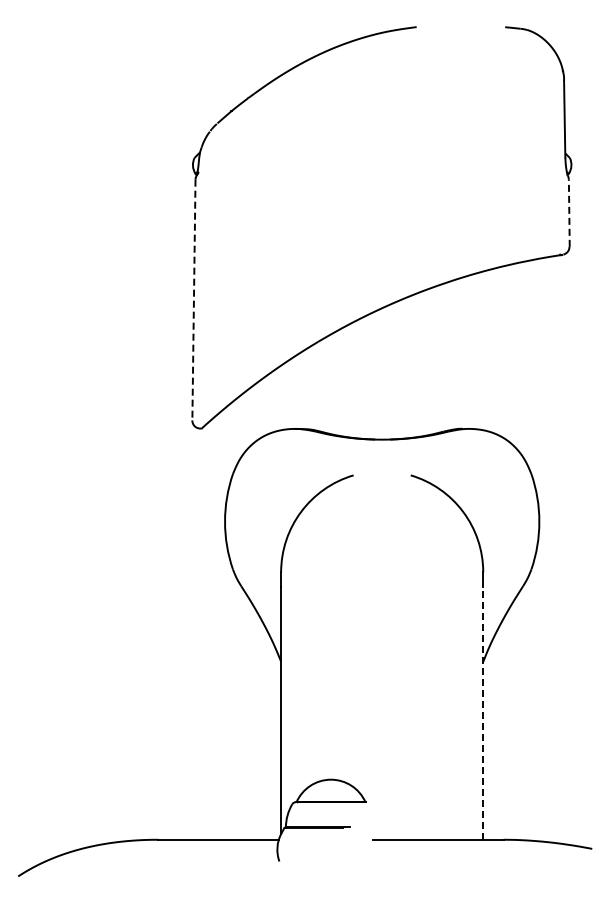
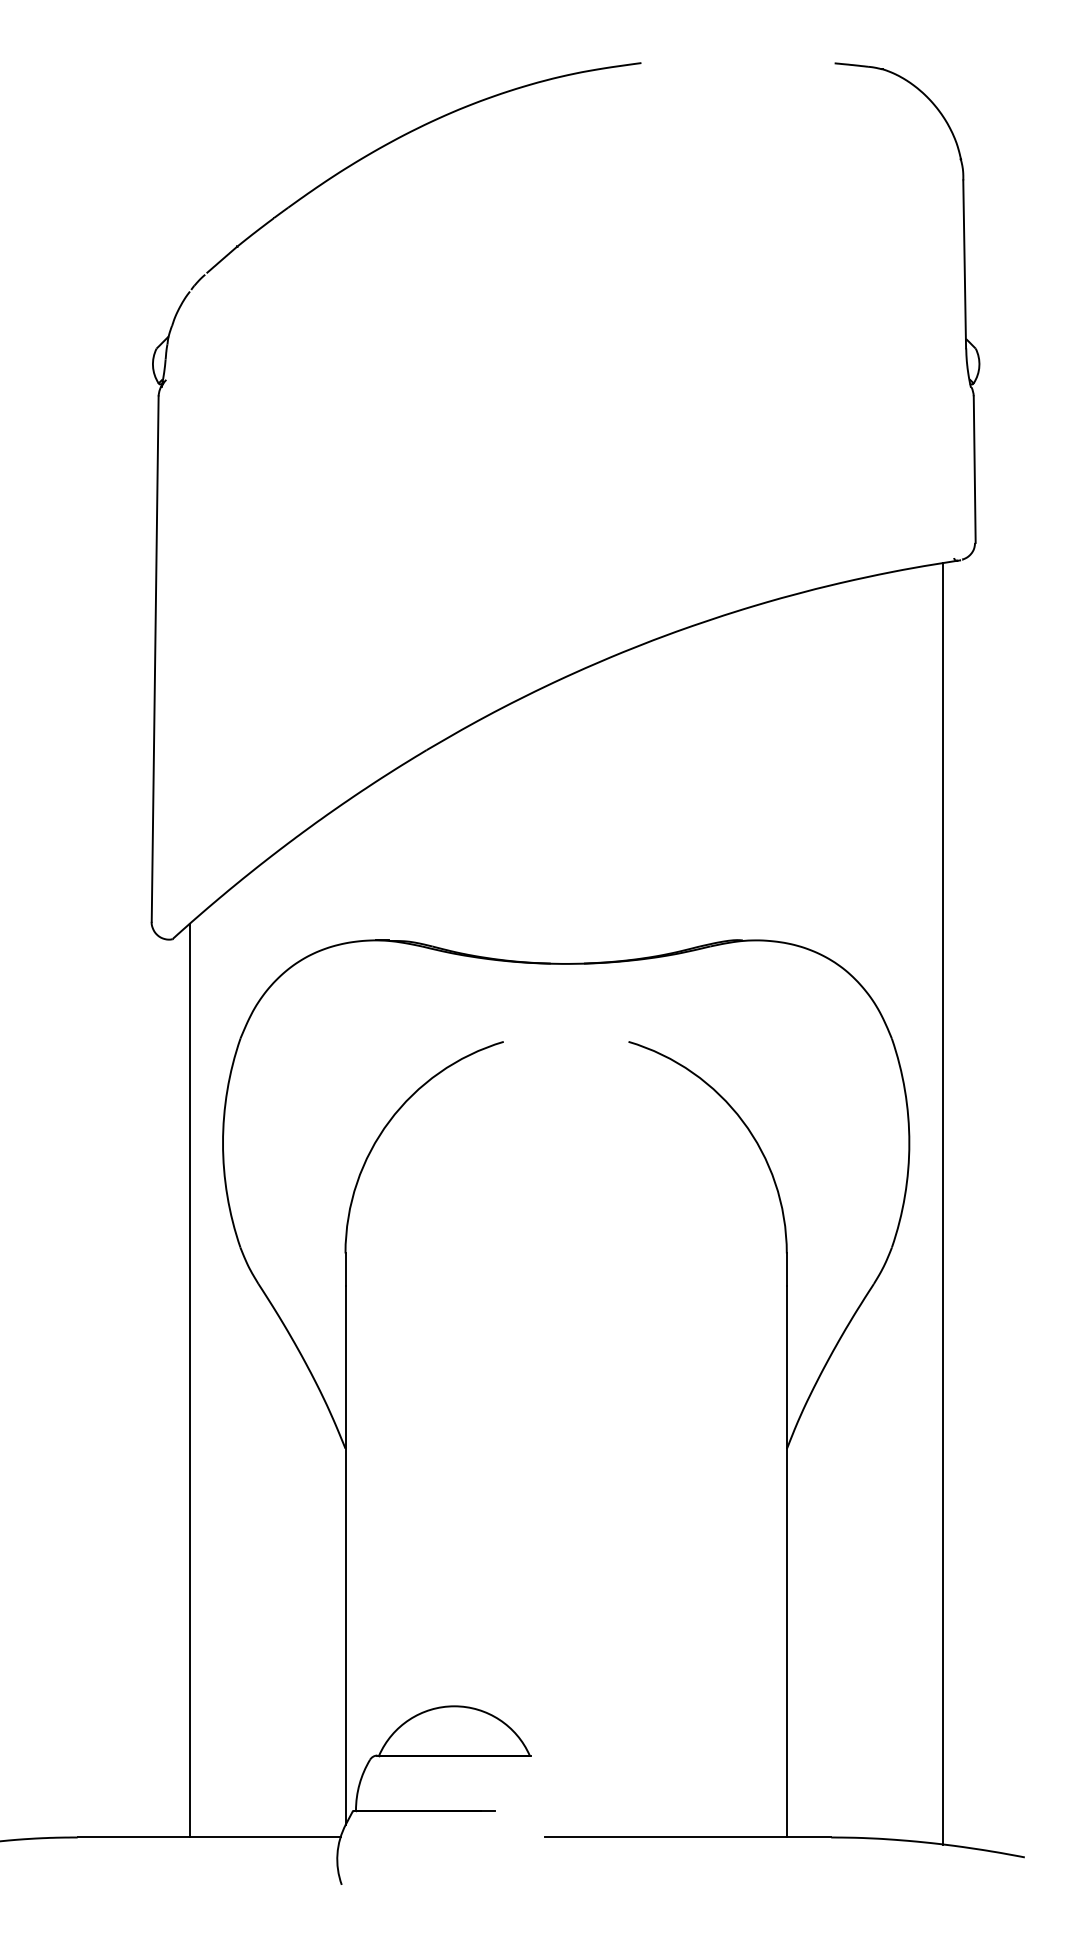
line: (569, 213) -> (975, 470), dashed -> solid
line: (193, 300) -> (154, 660), dashed -> solid
line: (554, 549) -> (942, 1203), added
line: (209, 630) -> (189, 1380), added
line: (483, 712) -> (787, 1559), dashed -> solid

